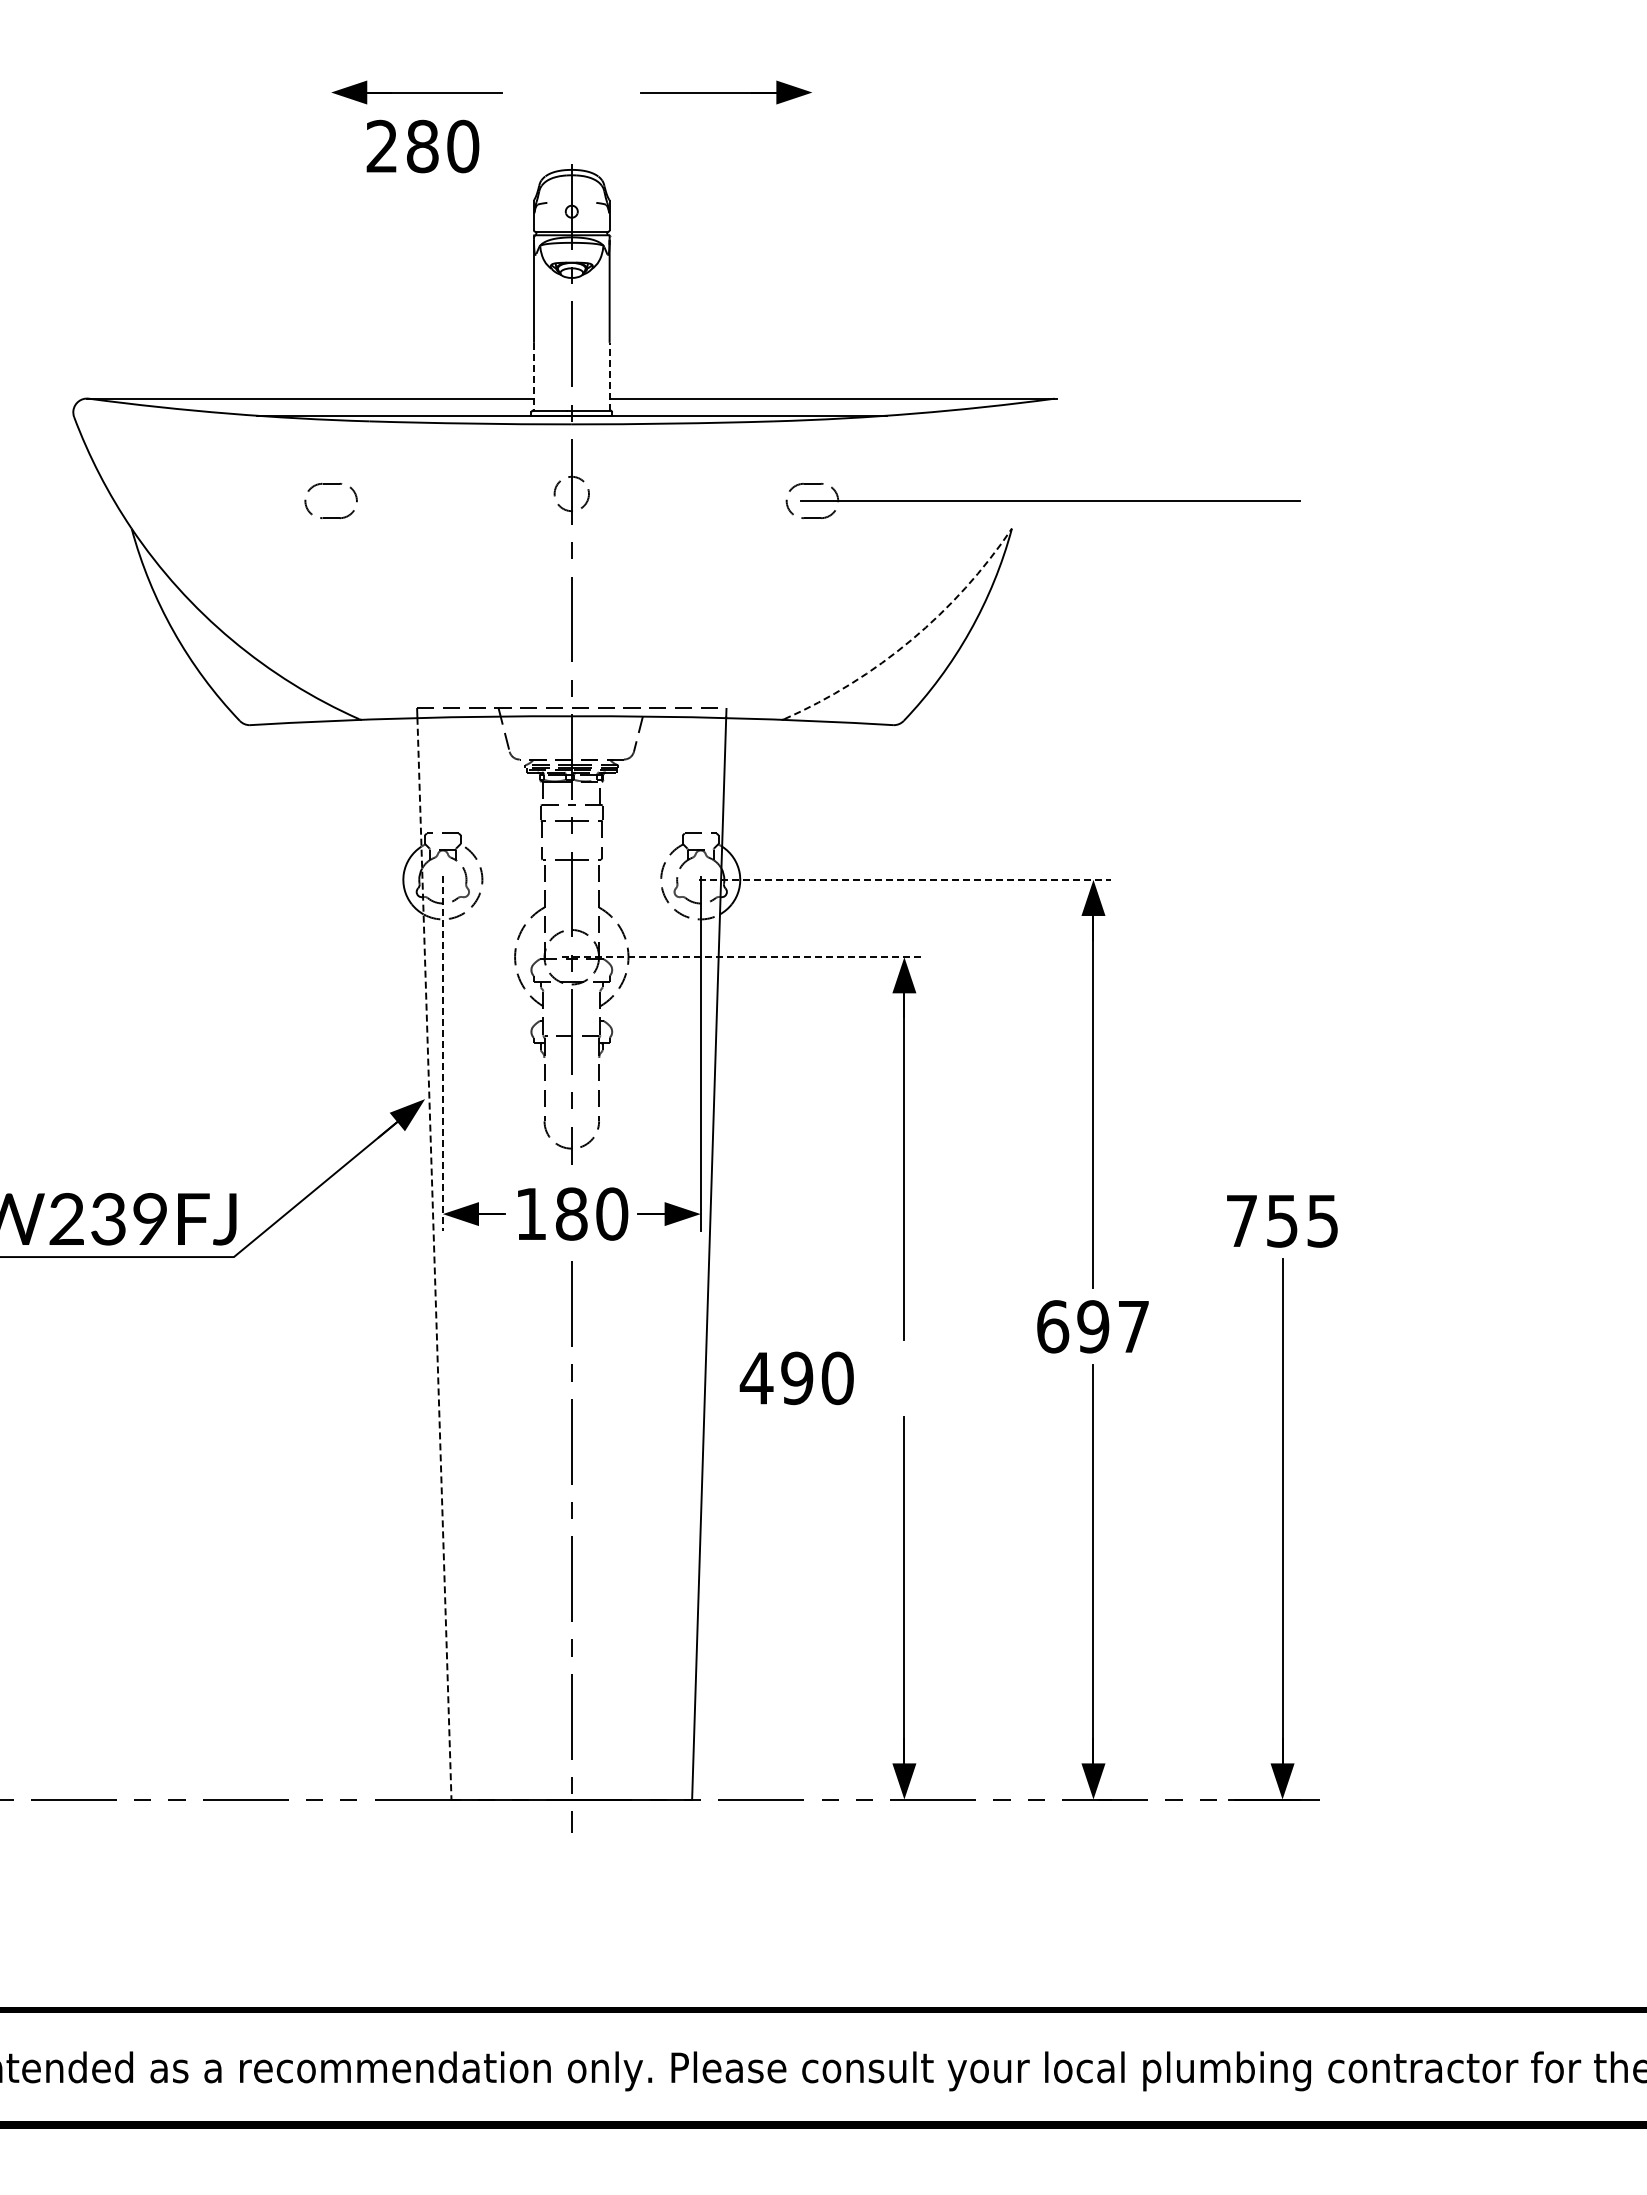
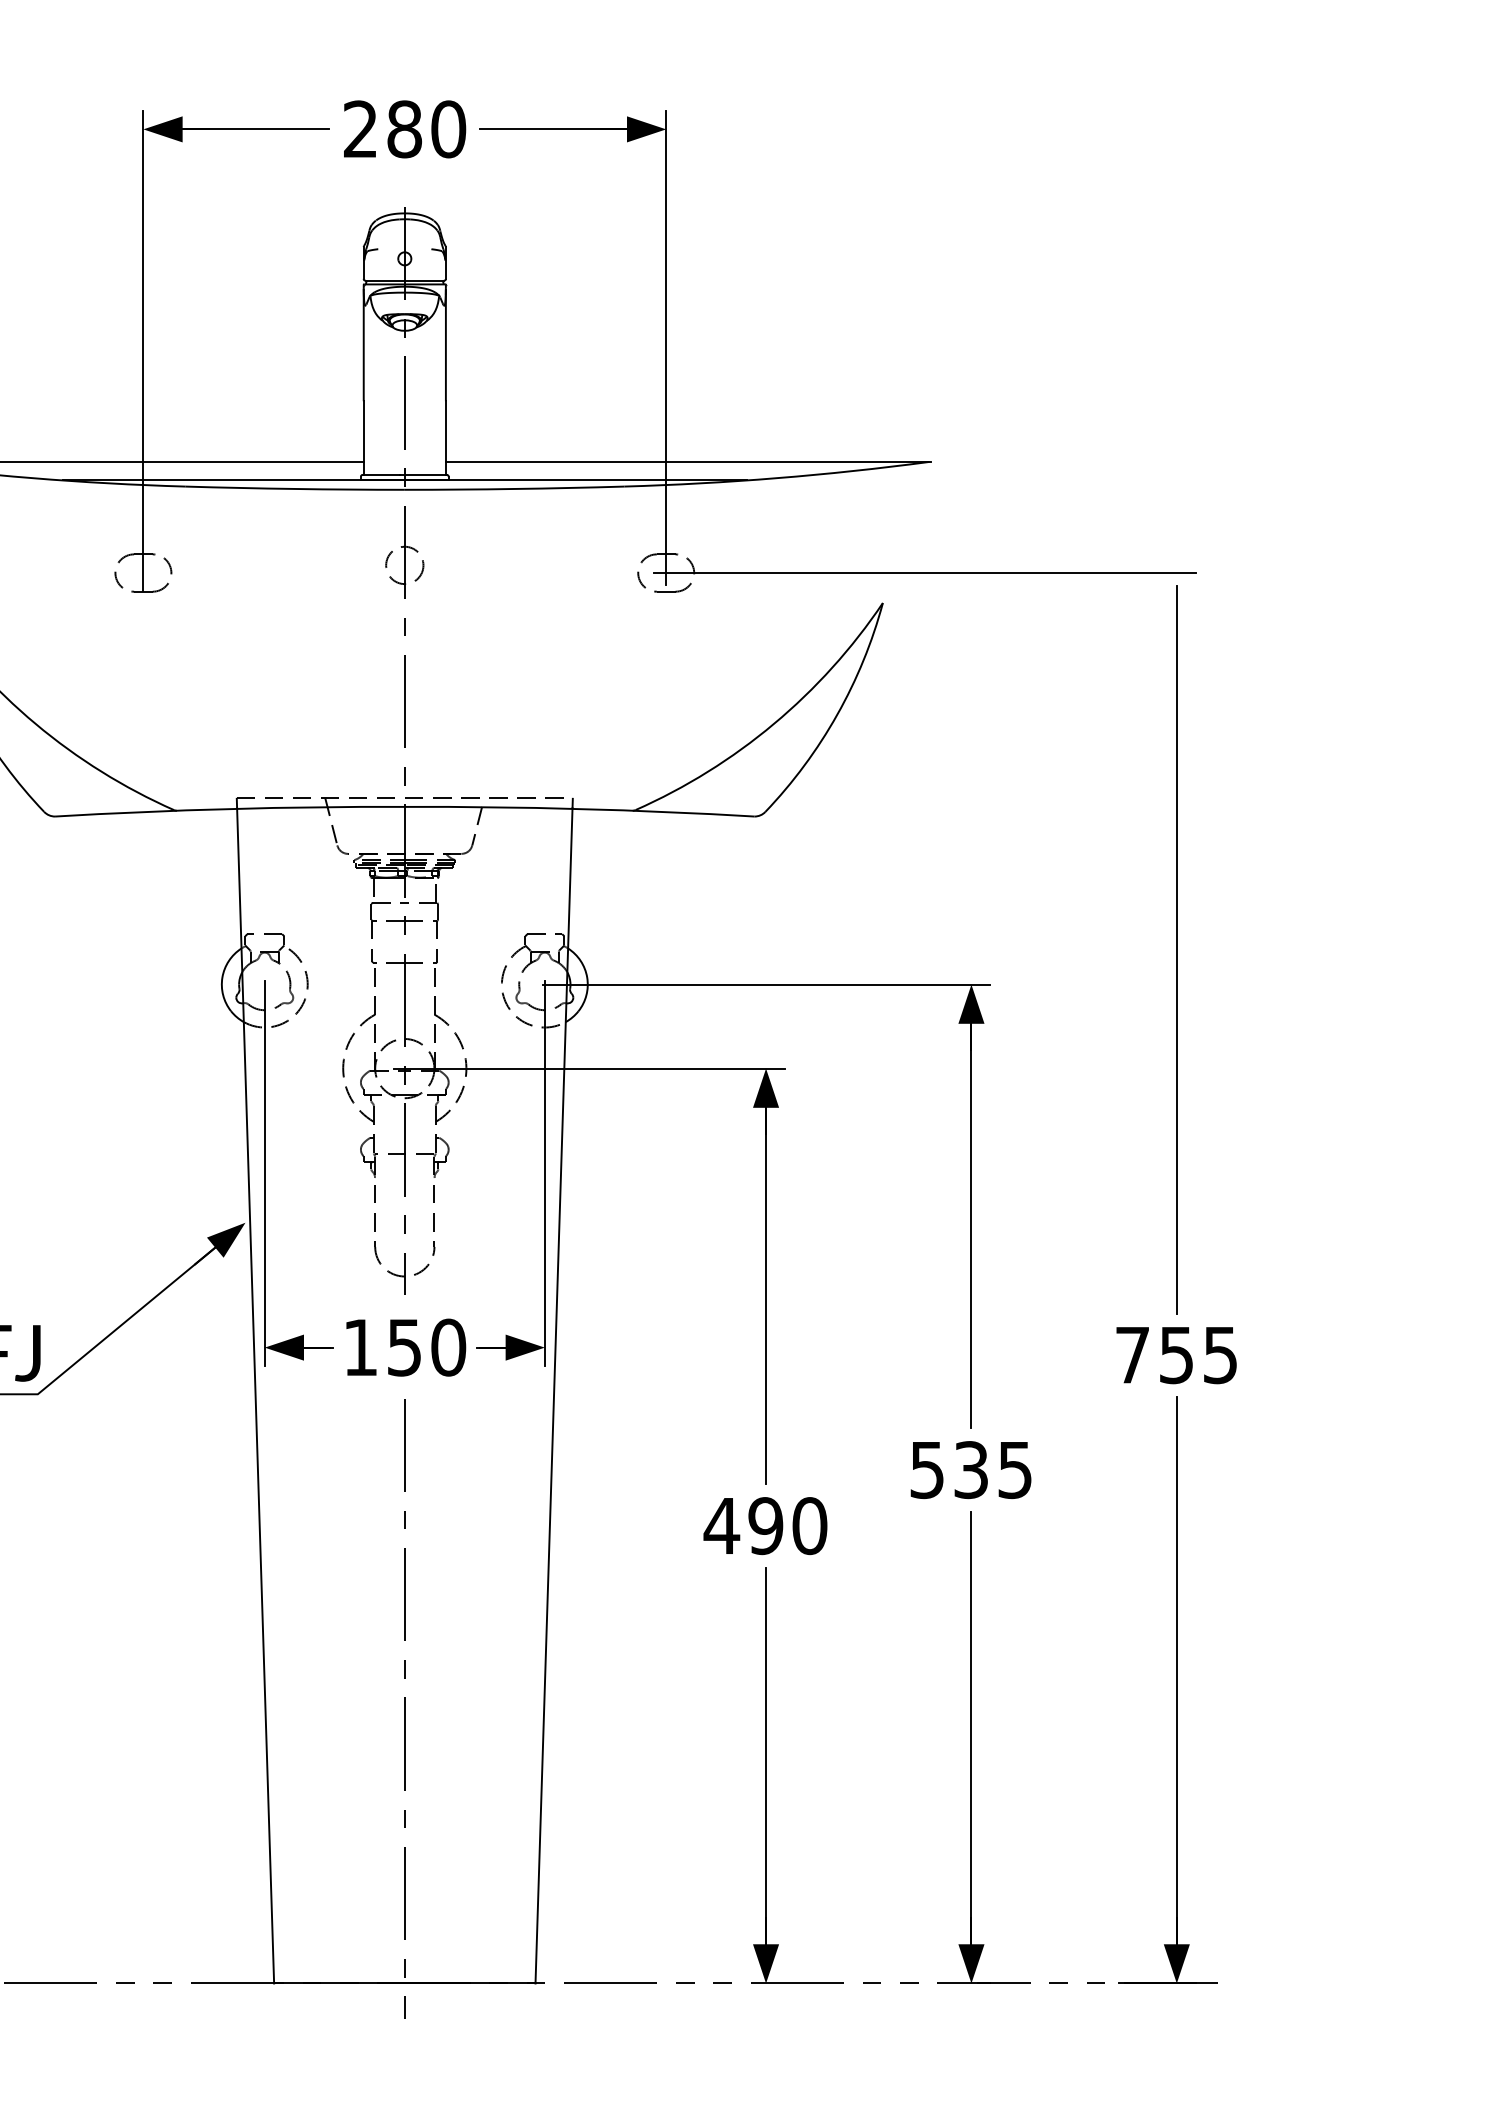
text: (422, 146) -> (404, 129), moved
line: (812, 293) -> (666, 347), added
line: (331, 296) -> (143, 350), added
line: (533, 376) -> (363, 437), dashed -> solid
line: (609, 376) -> (445, 437), dashed -> solid
arc: (911, 639) -> (773, 723), dashed -> solid
line: (1282, 847) -> (1176, 949), added
line: (904, 879) -> (766, 984), dashed -> solid
line: (741, 957) -> (589, 1068), dashed -> solid
line: (442, 1054) -> (264, 1174), dashed -> solid
text: (571, 1213) -> (404, 1346), 180 -> 150
line: (434, 1259) -> (255, 1396), dashed -> solid
text: (1092, 1326) -> (970, 1469), 697 -> 535
text: (796, 1378) -> (765, 1526), moved

